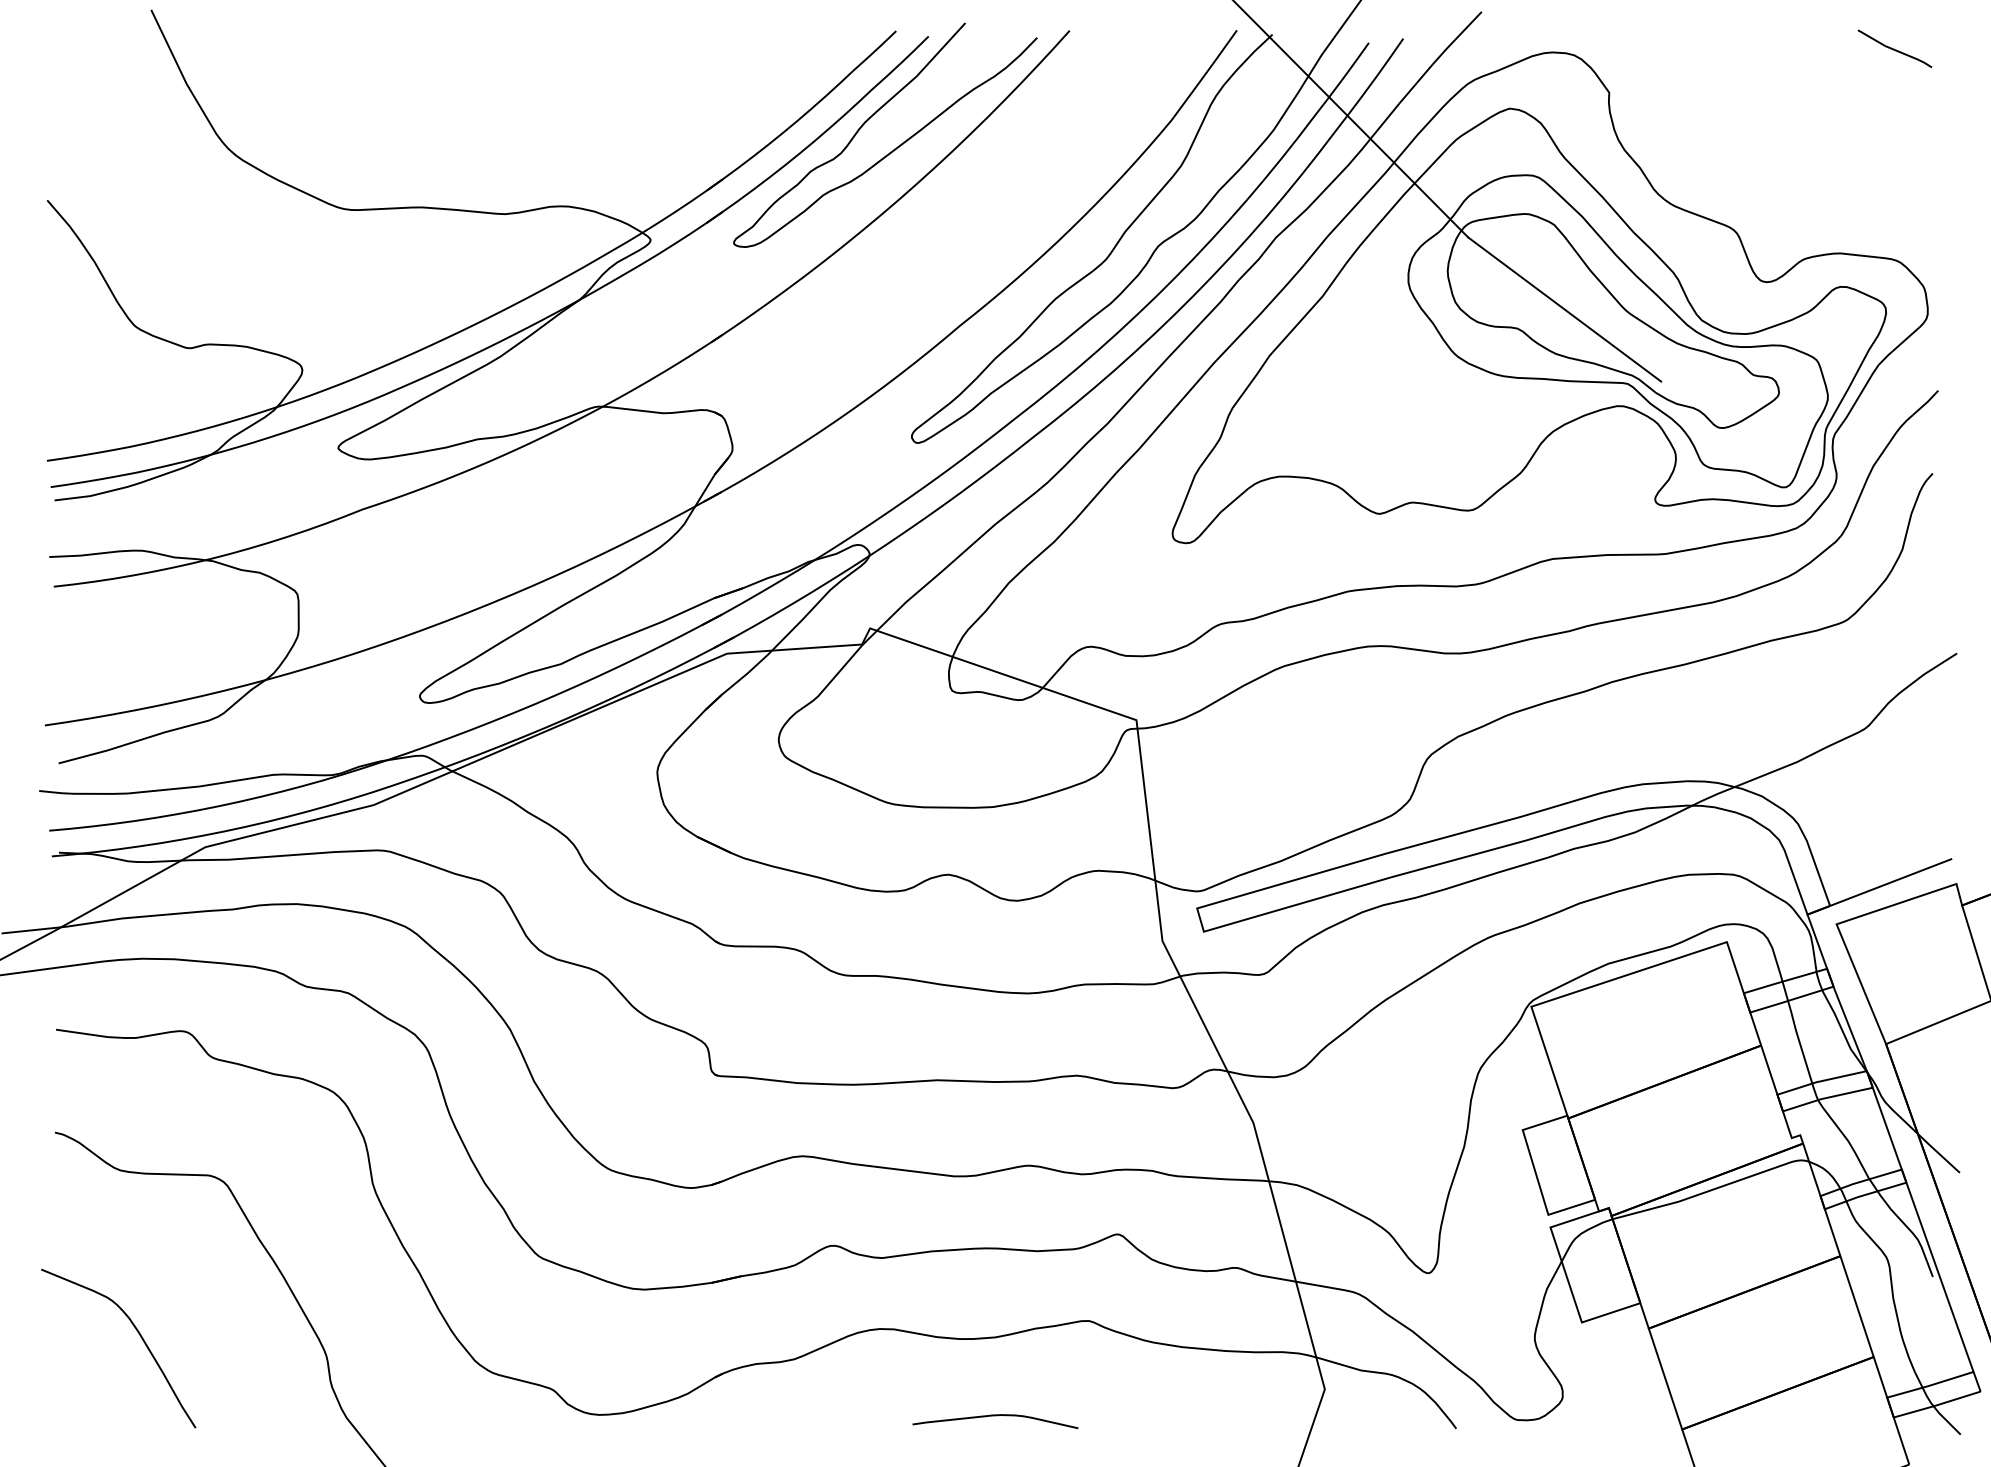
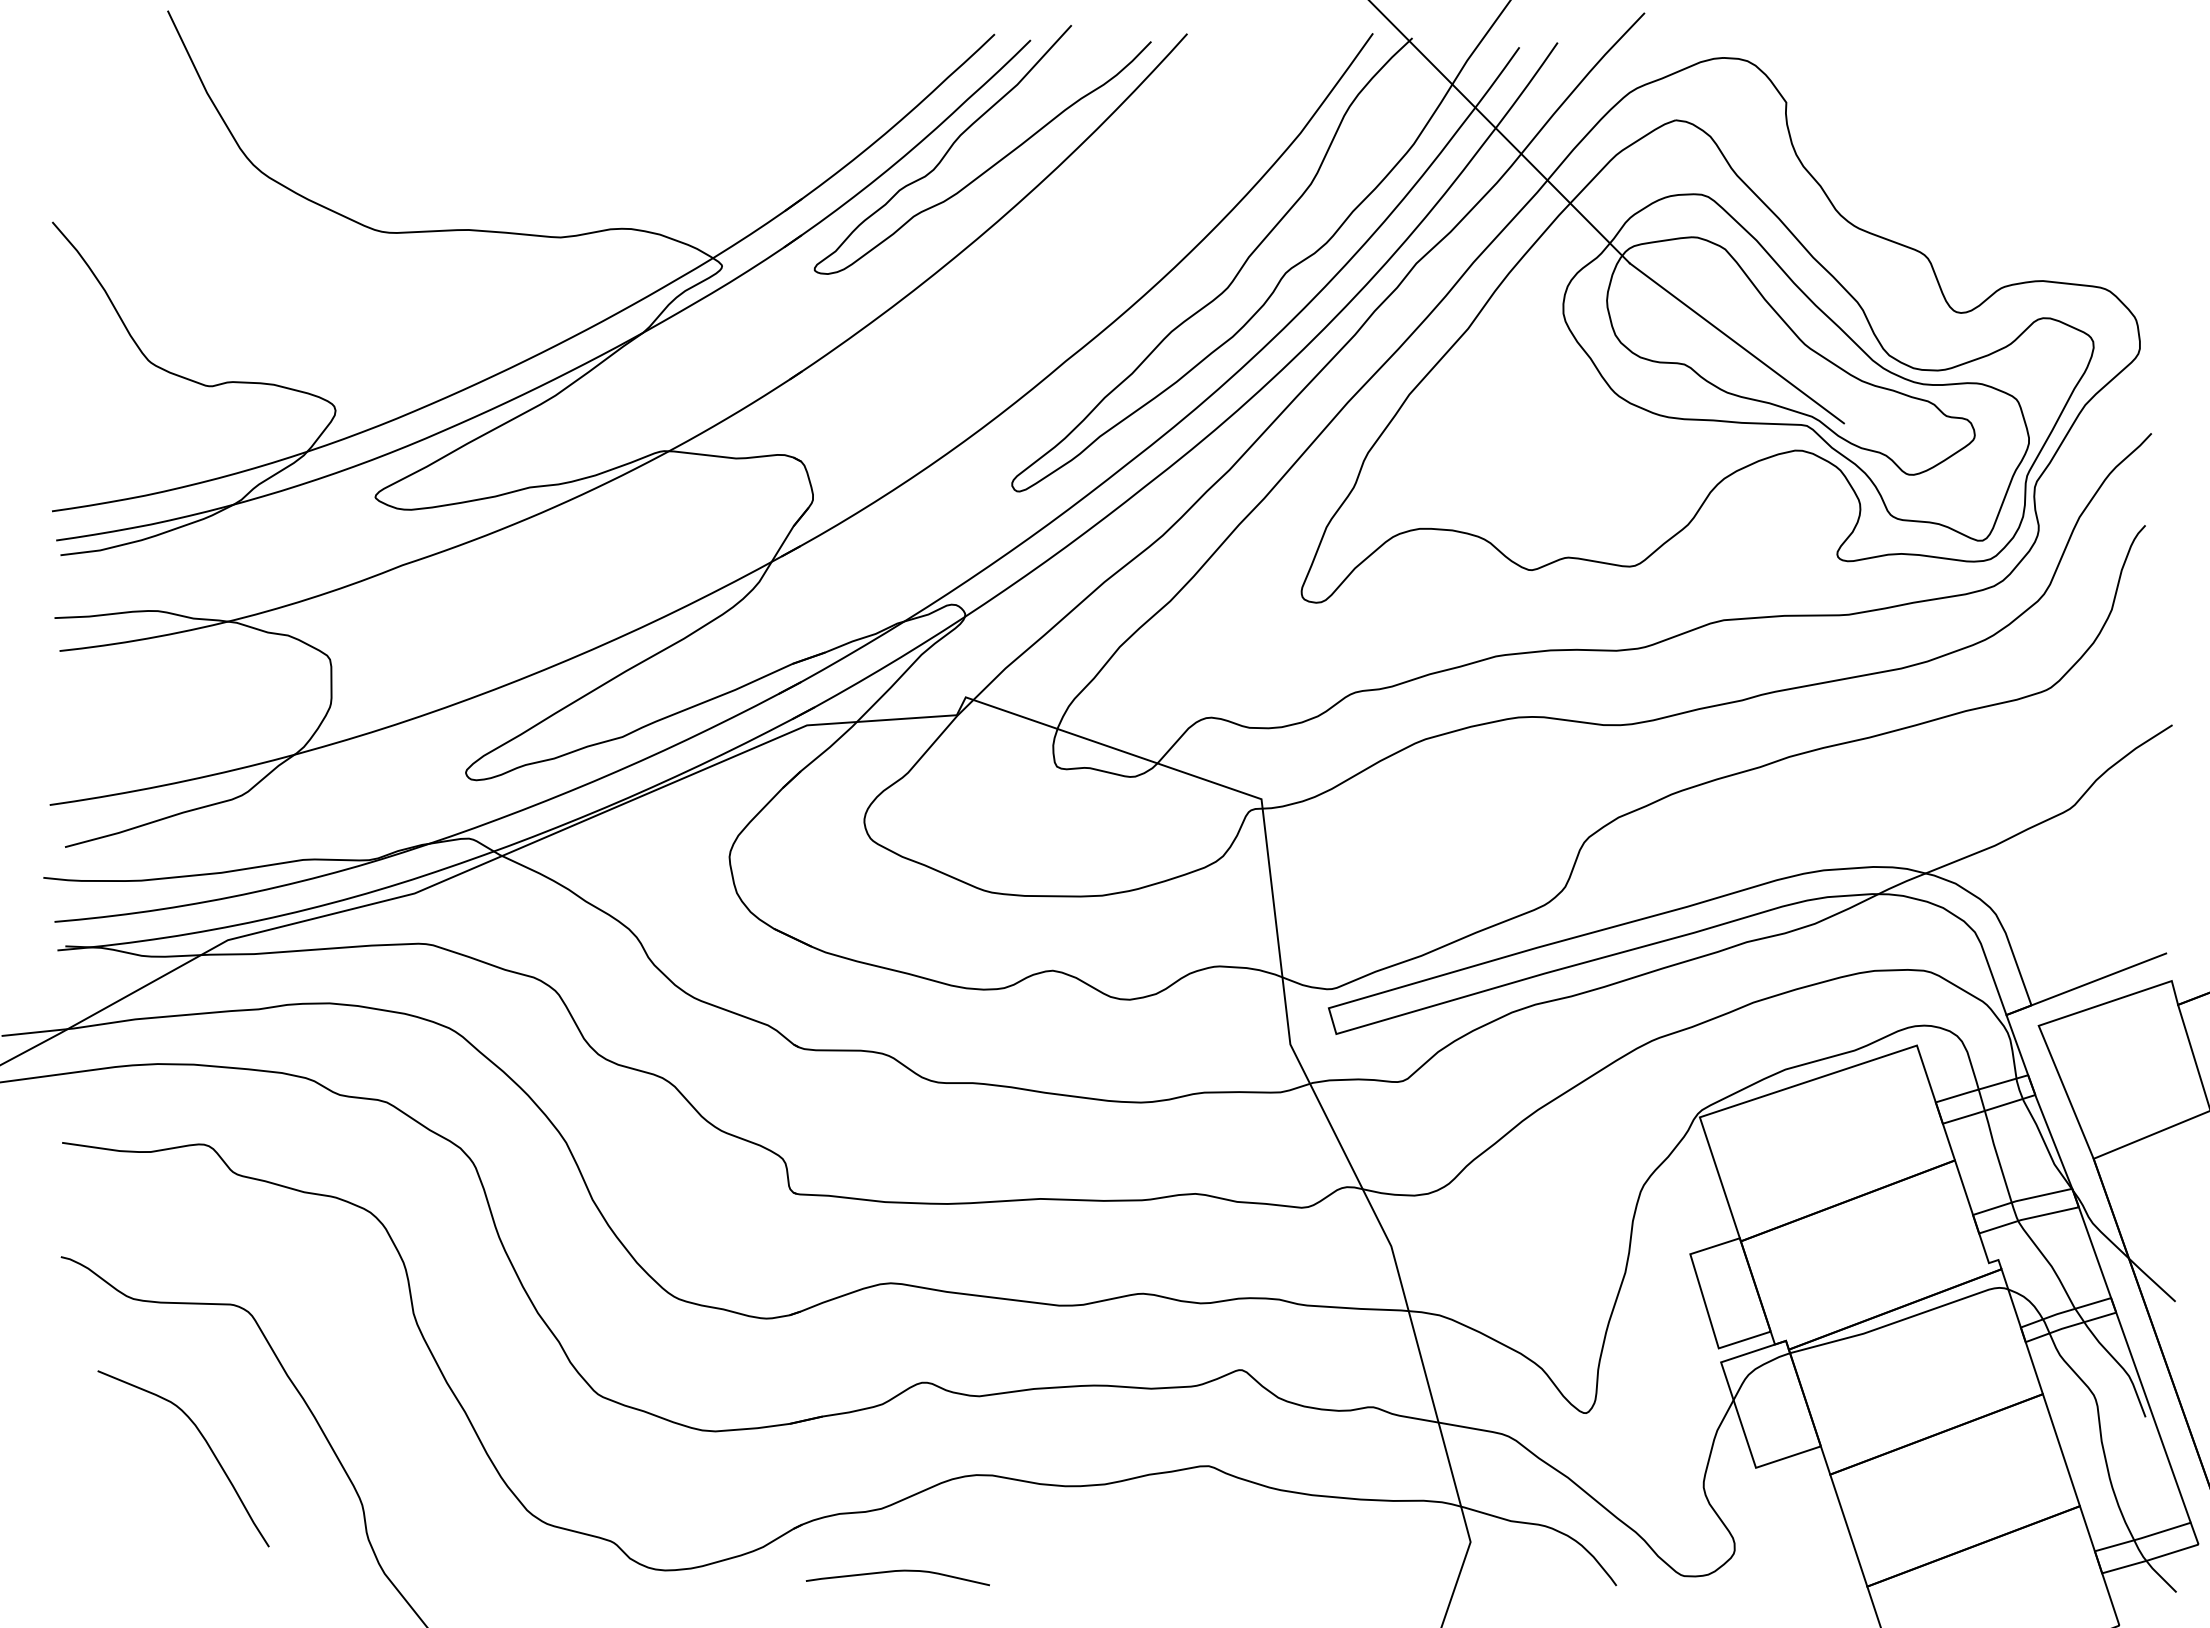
line: (1894, 48) -> (2102, 53), removed
curve: (138, 1333) -> (205, 1442), moved
curve: (995, 1415) -> (897, 1571), moved

